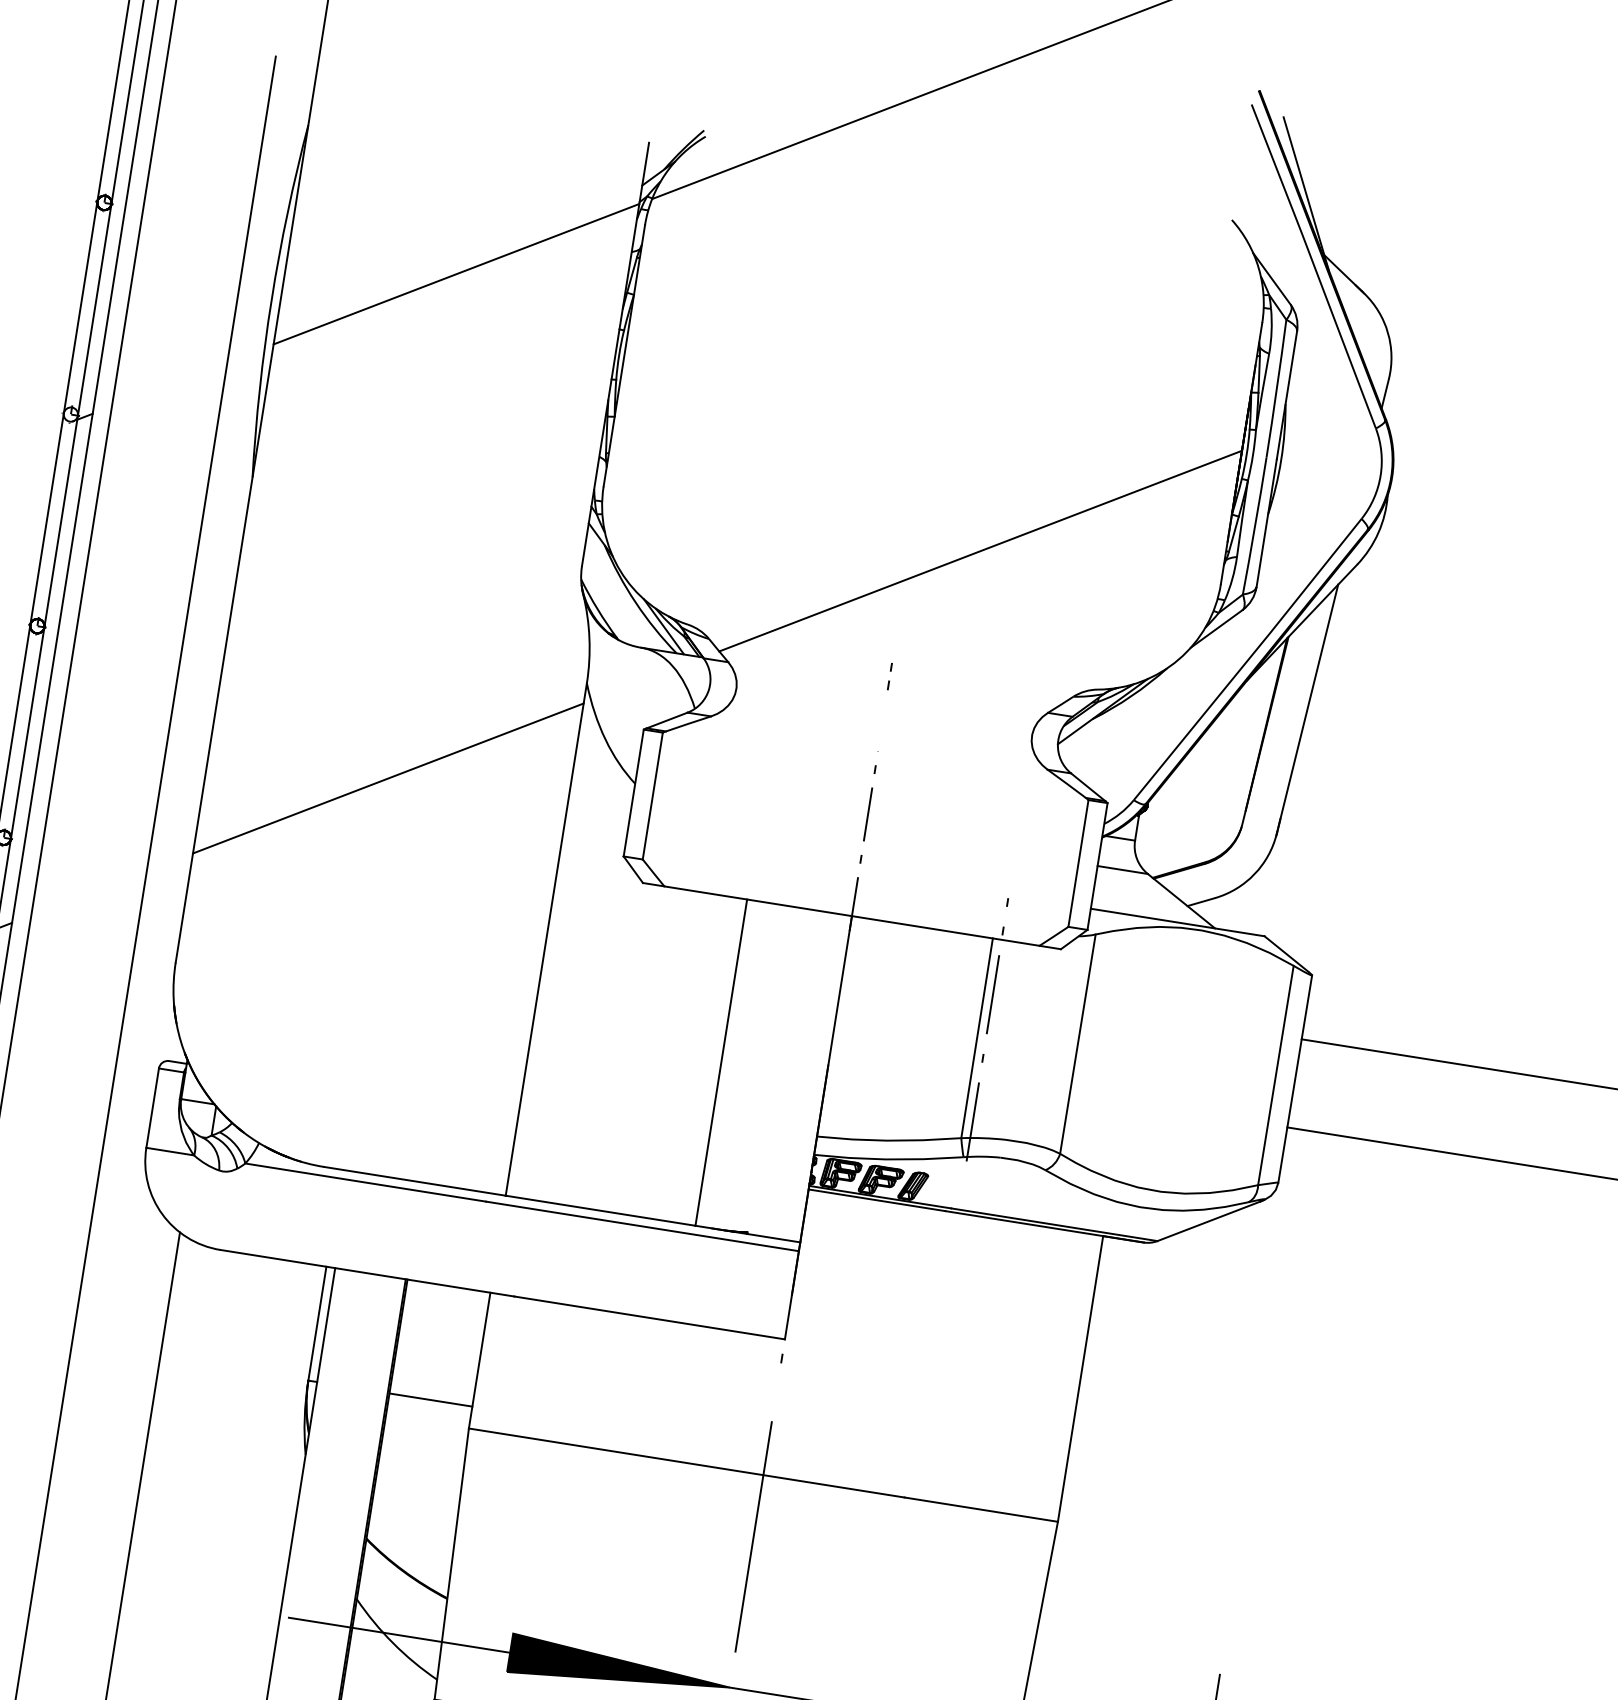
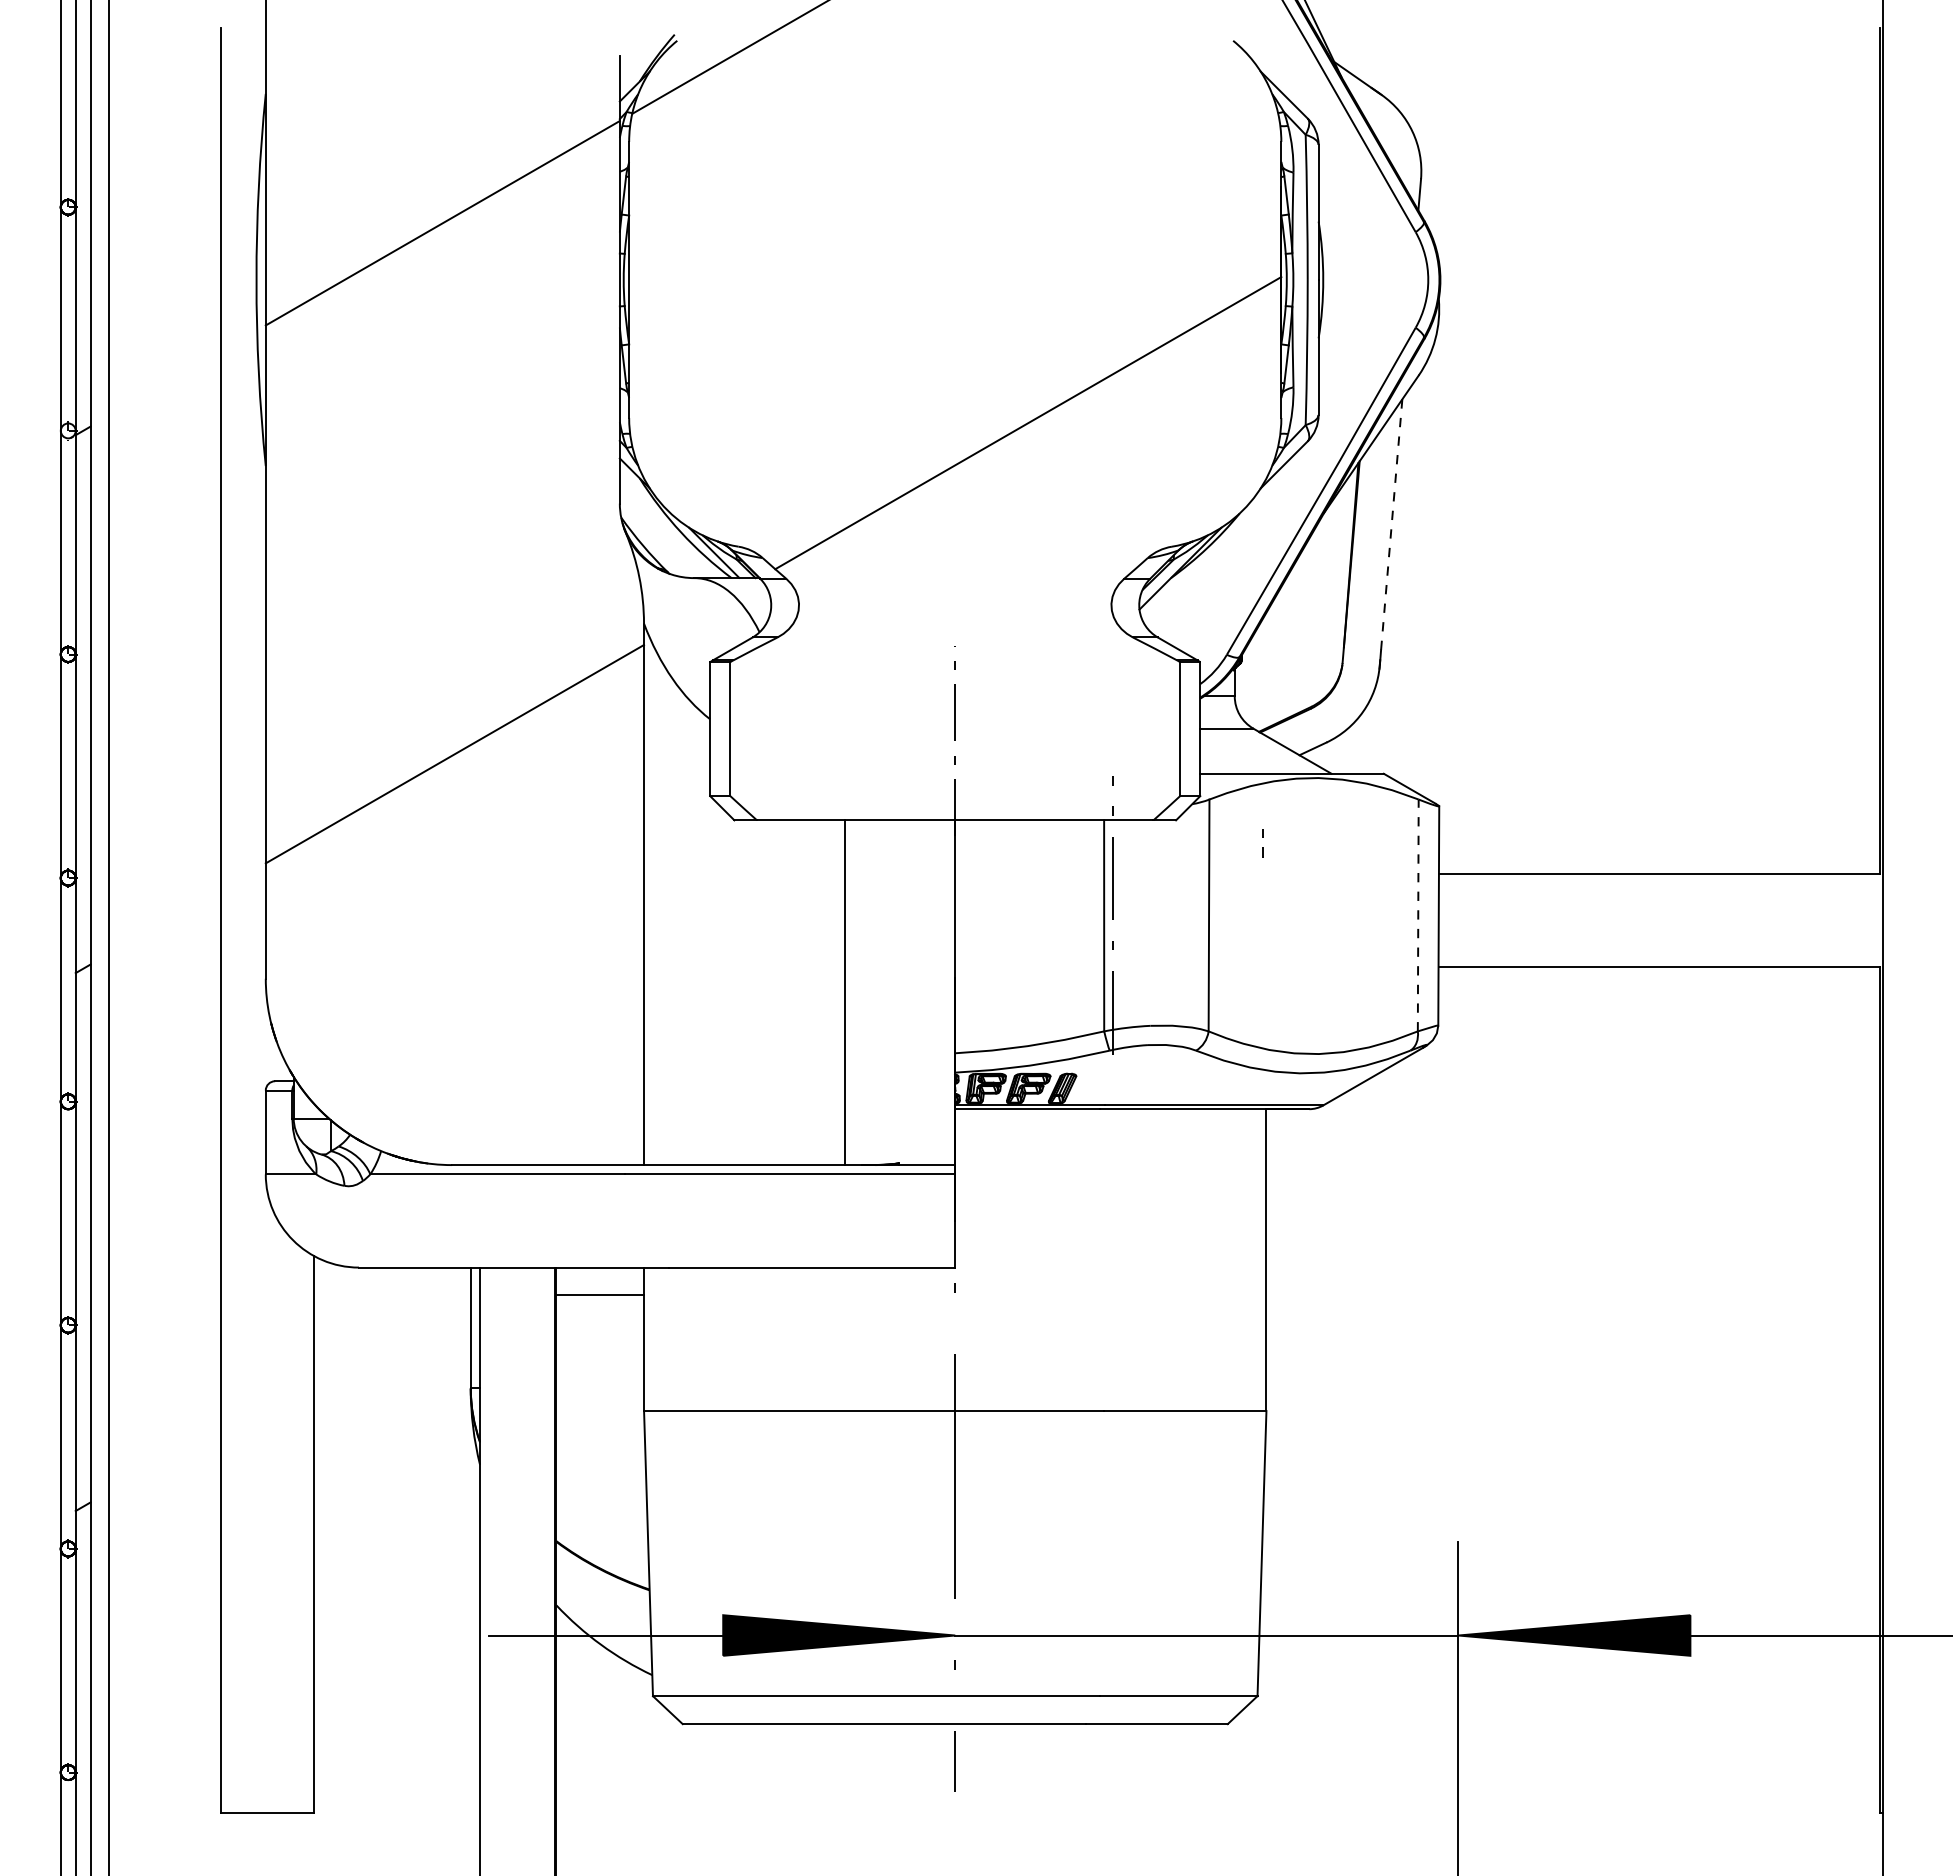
line: (888, 680) -> (1262, 847), moved
line: (1307, 709) -> (1391, 532), solid -> dashed
line: (1276, 1075) -> (1418, 915), solid -> dashed
line: (431, 1399) -> (600, 1294), moved

